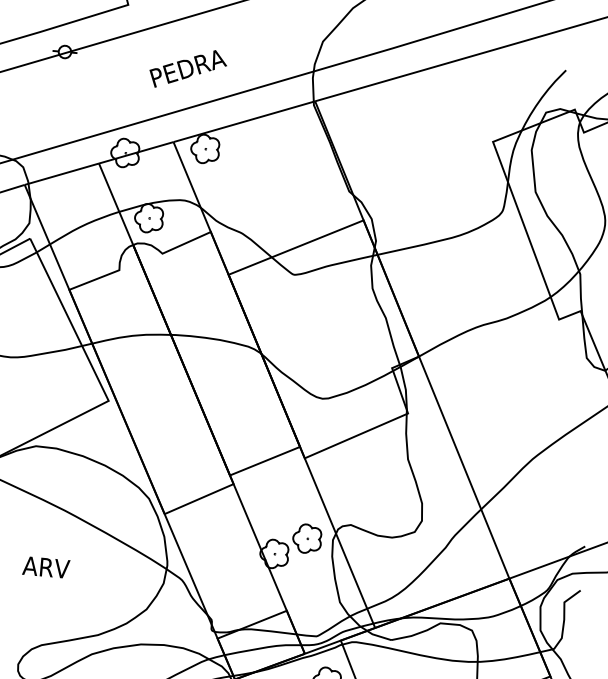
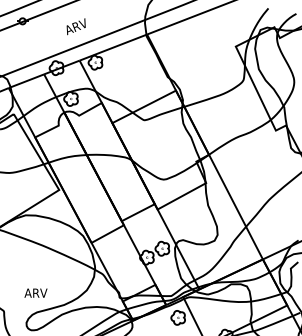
text: (187, 69) -> (83, 24), PEDRA -> ARV
text: (45, 566) -> (35, 292), moved

